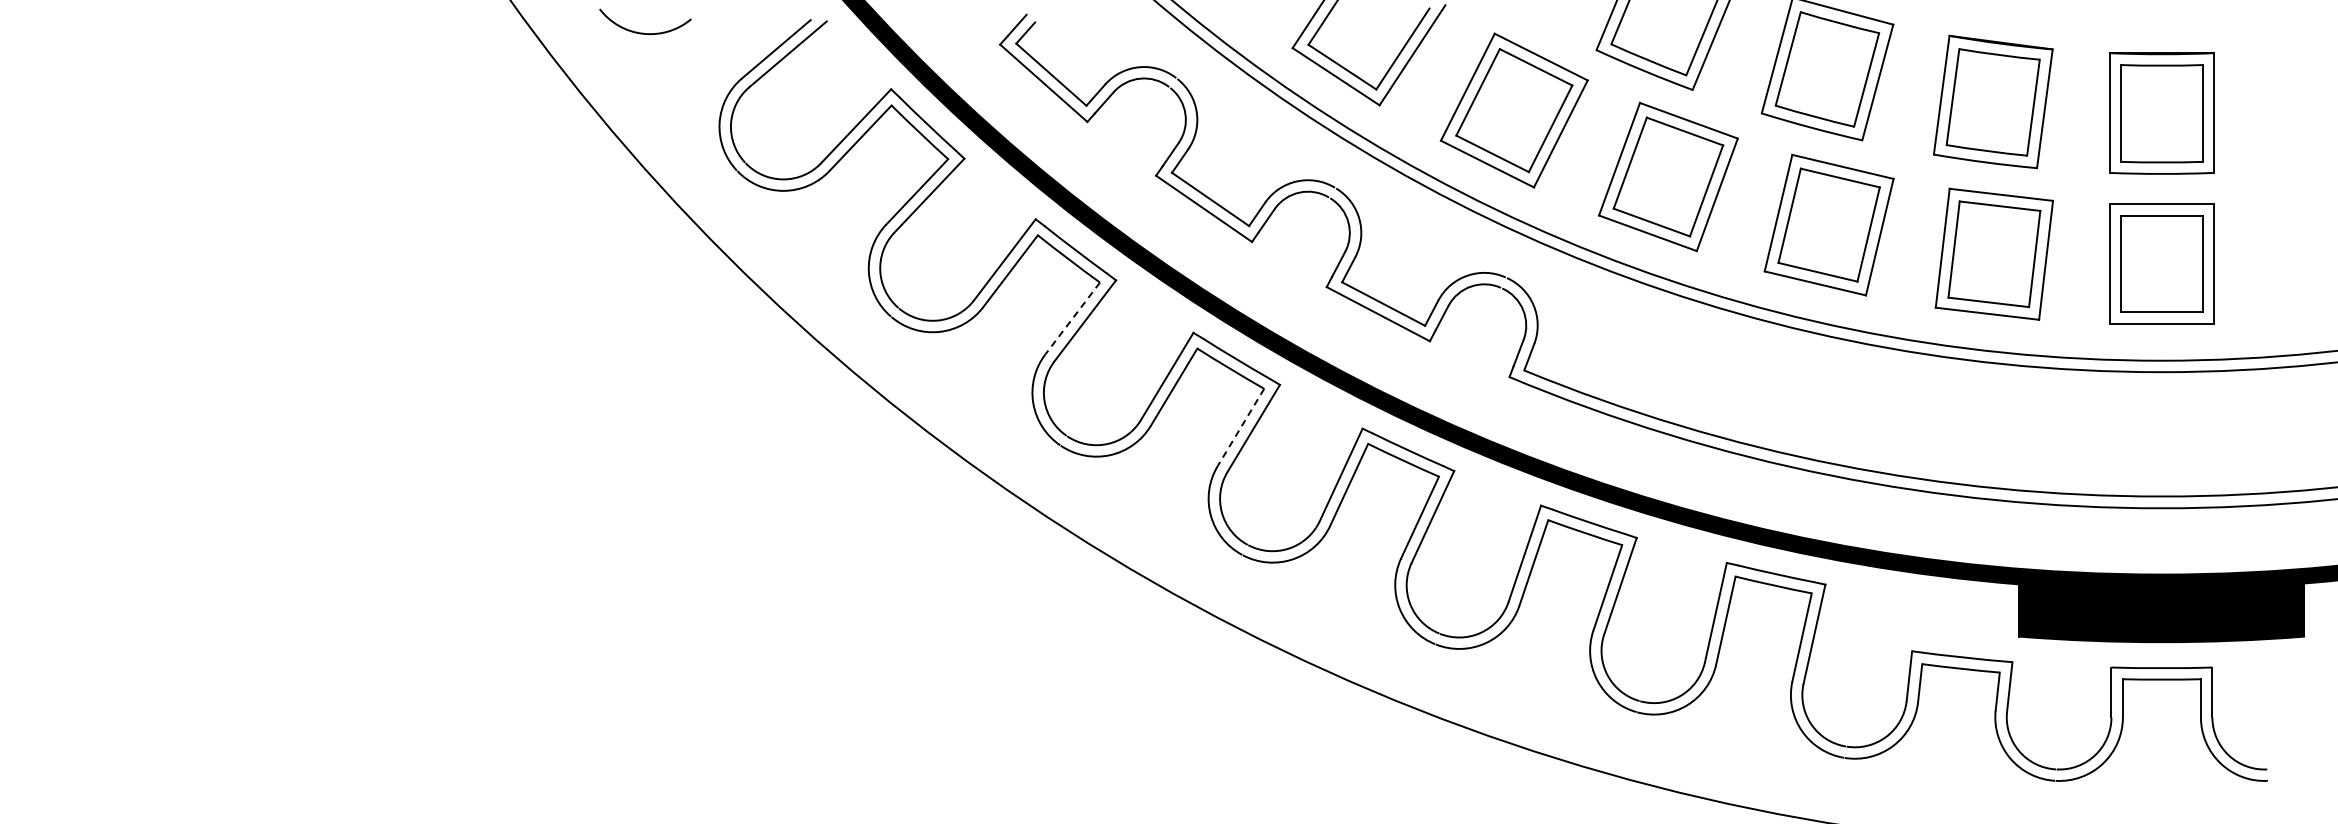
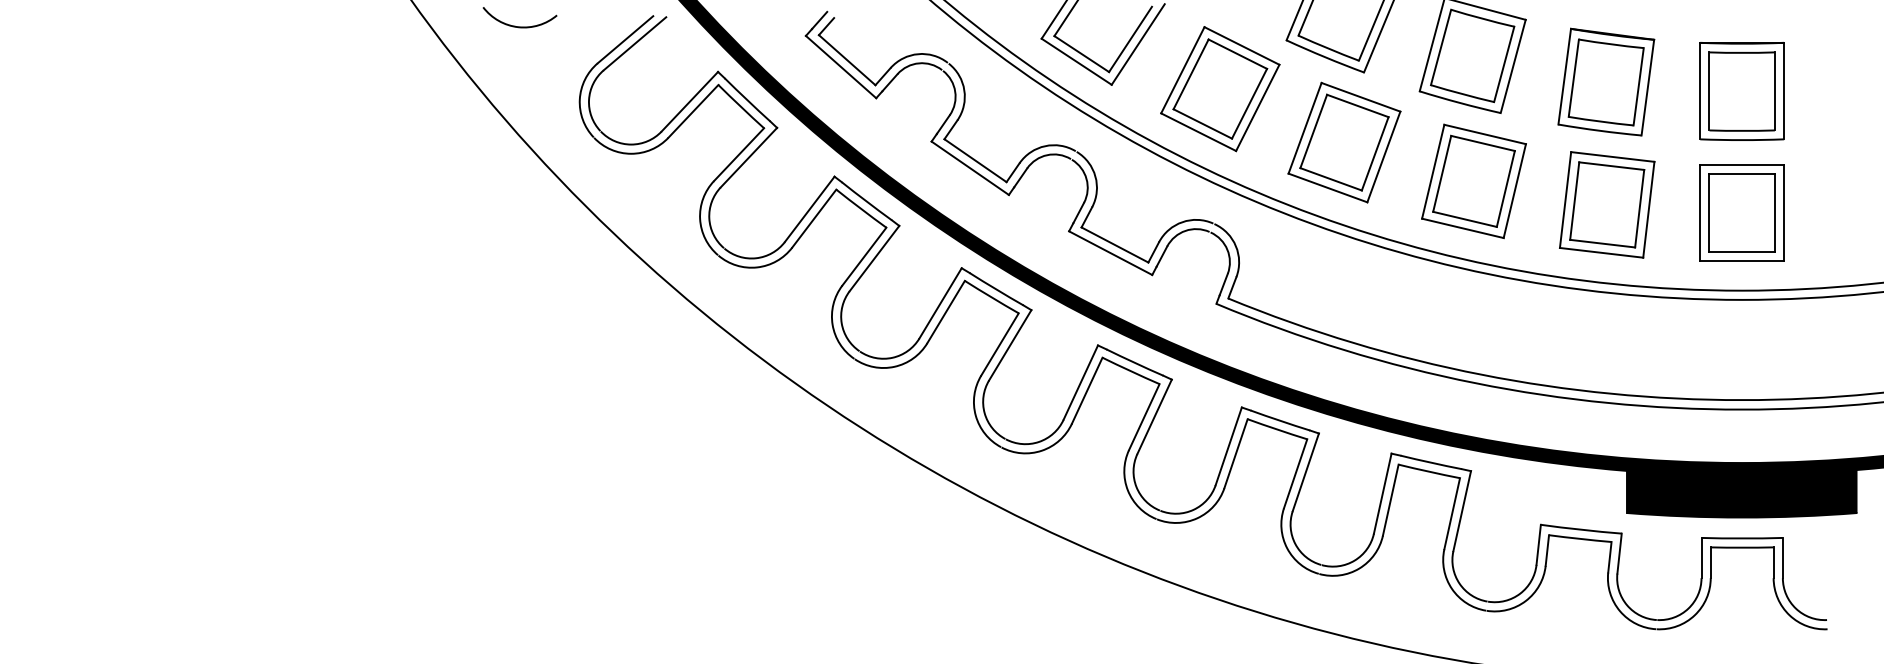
line: (1072, 318) -> (864, 256), dashed -> solid
line: (1240, 427) -> (999, 344), dashed -> solid

